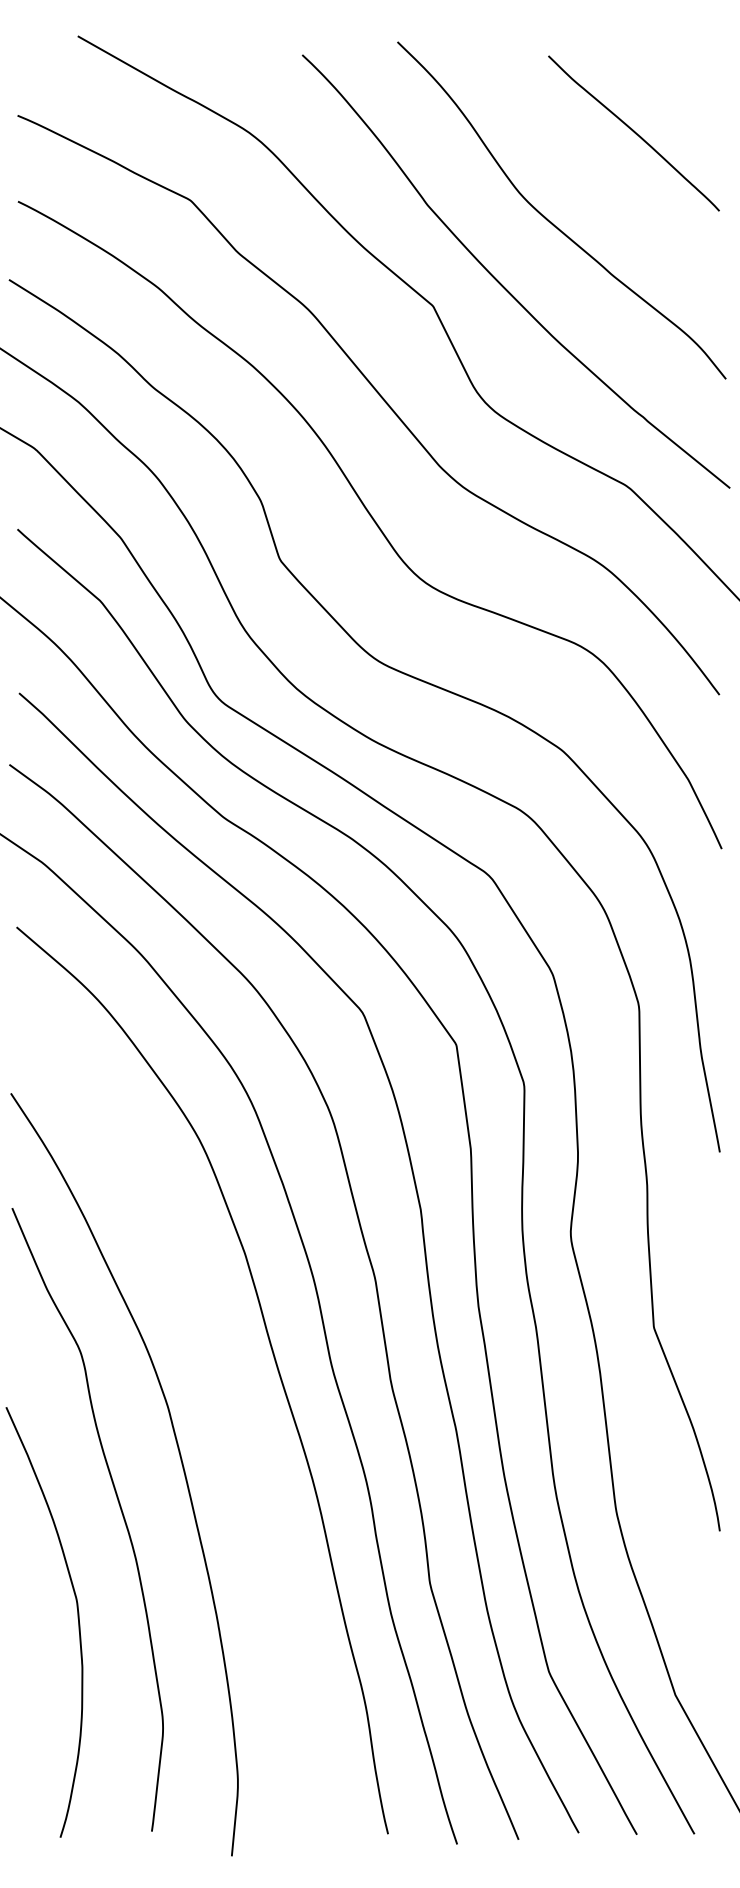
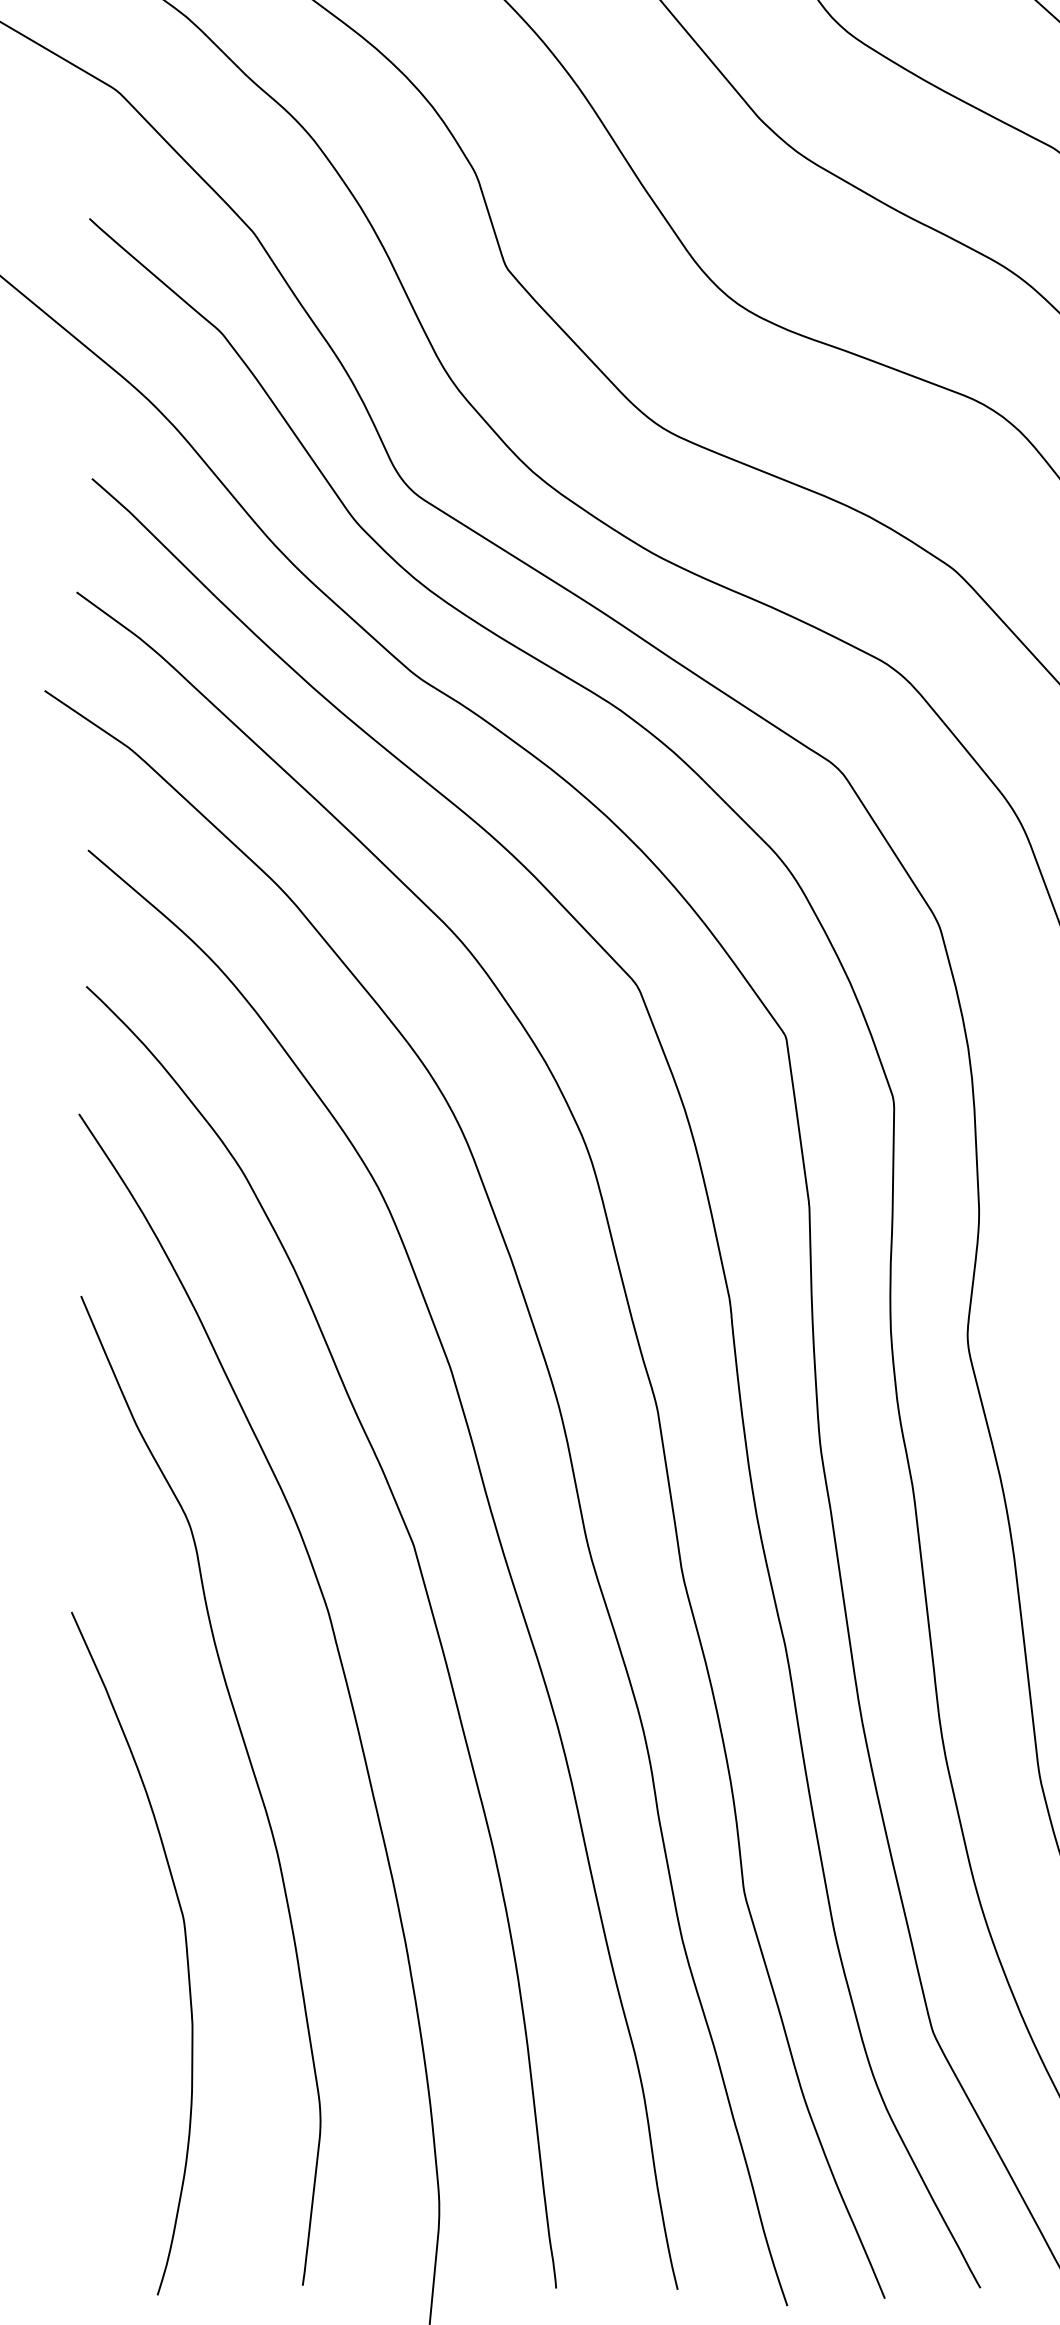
curve: (230, 1401) -> (427, 1602), added

